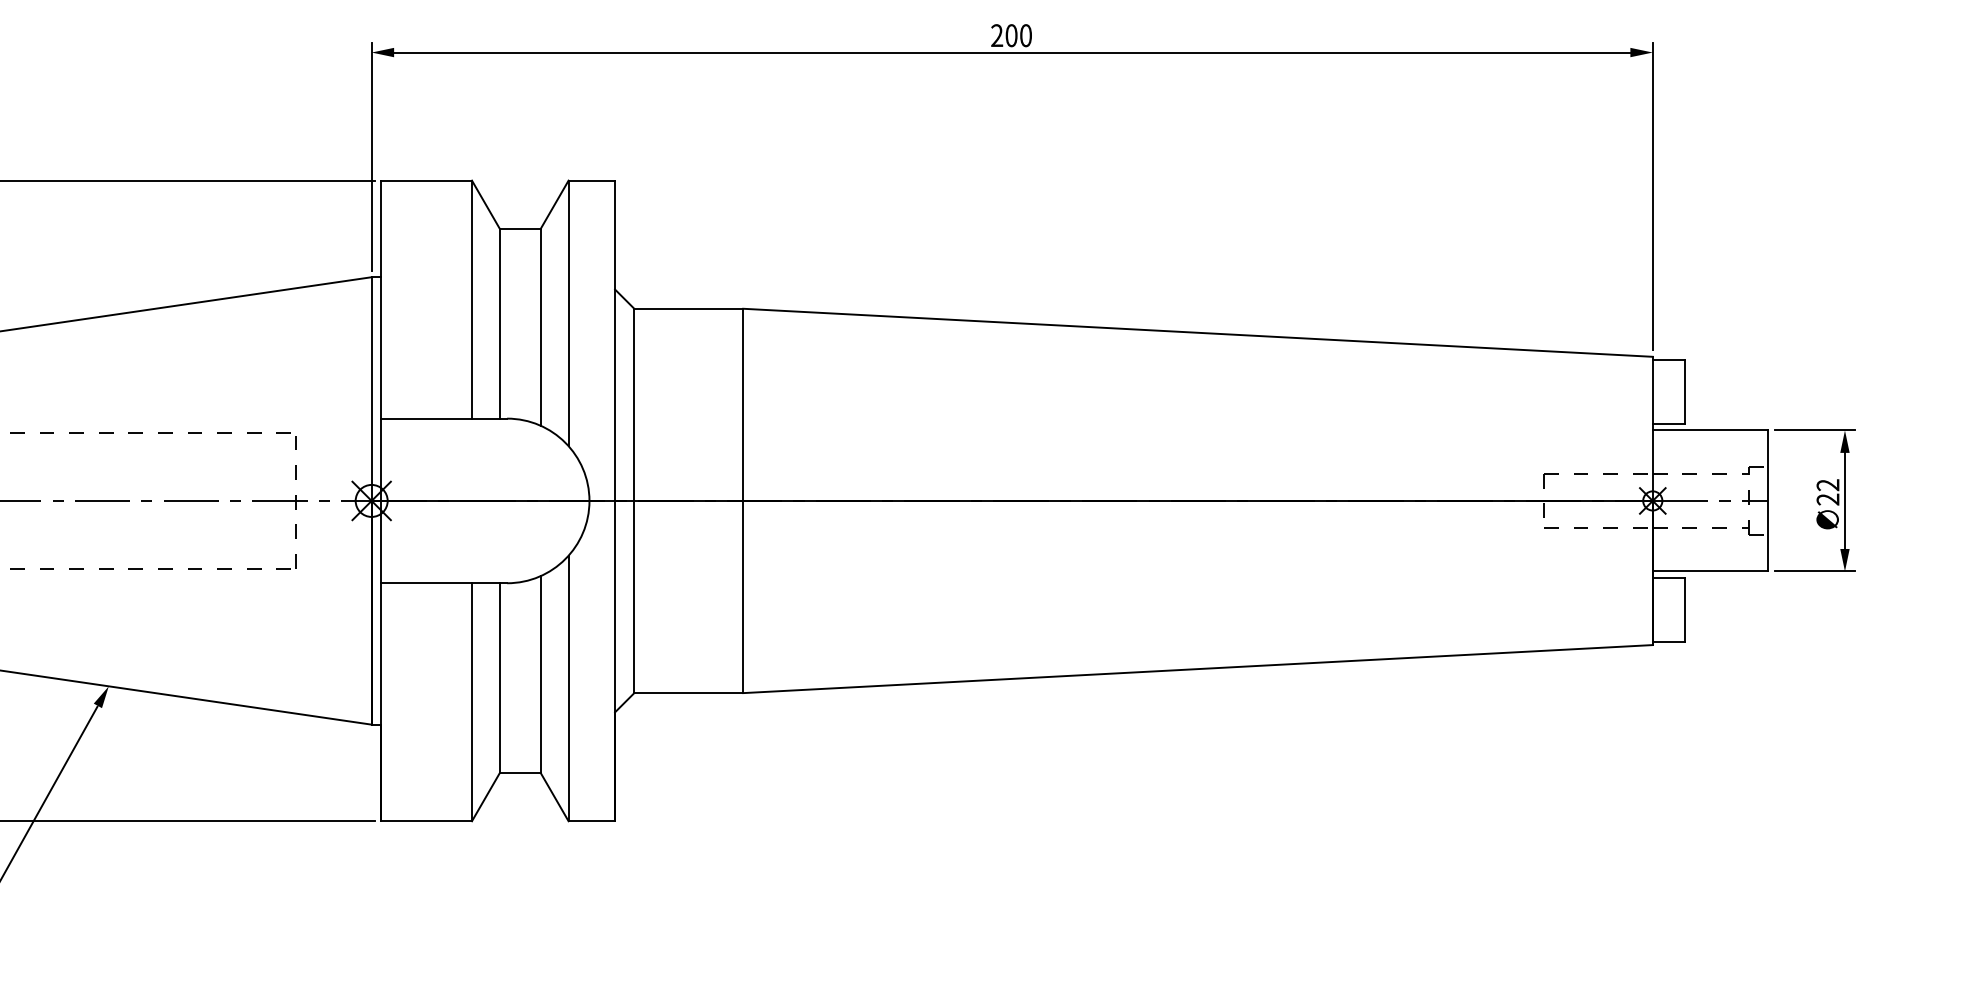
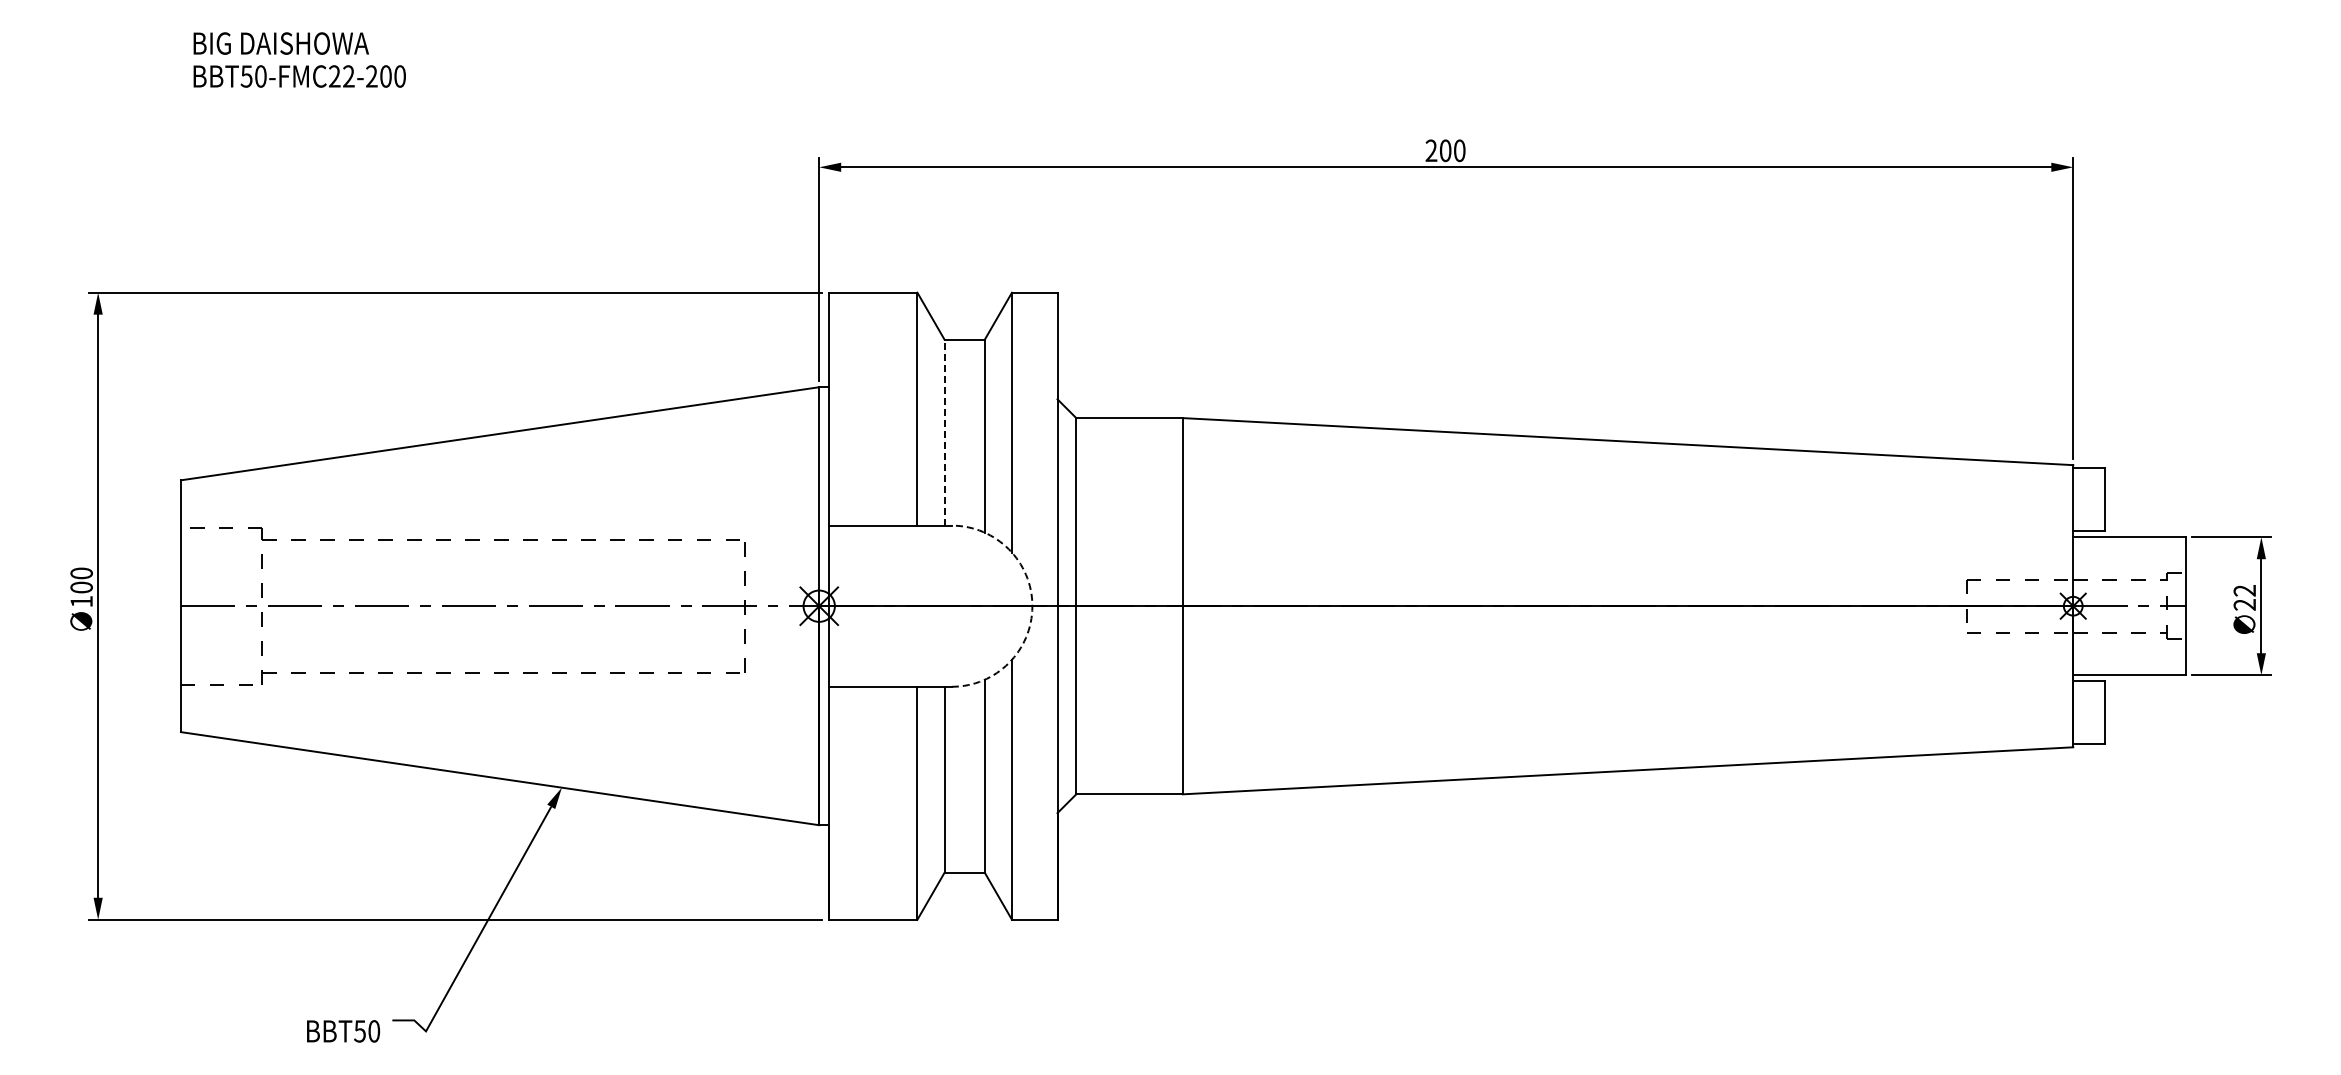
line: (499, 323) -> (944, 432), solid -> dashed
arc: (589, 501) -> (1032, 606), solid -> dashed

